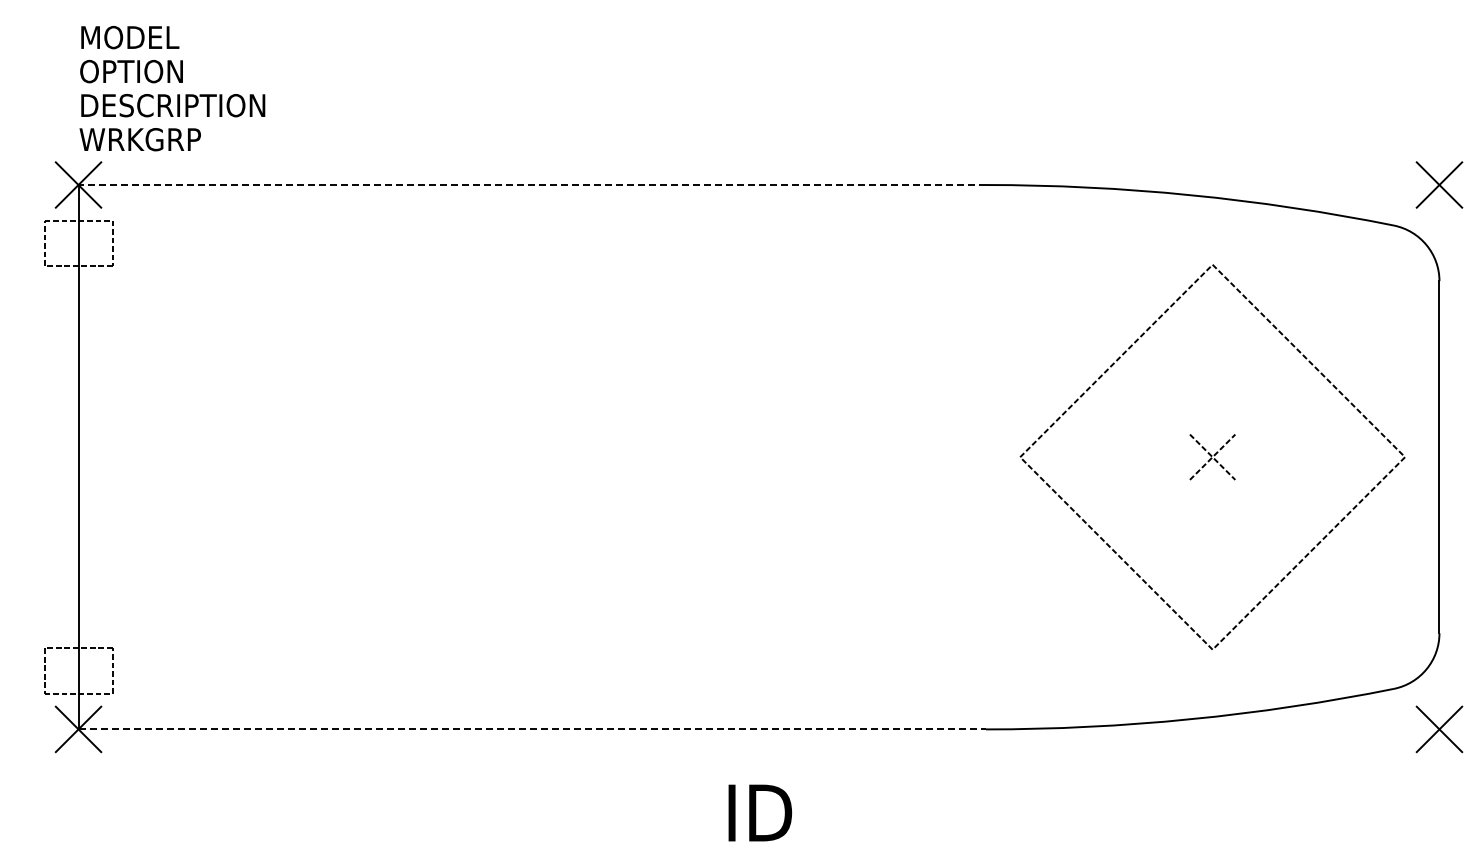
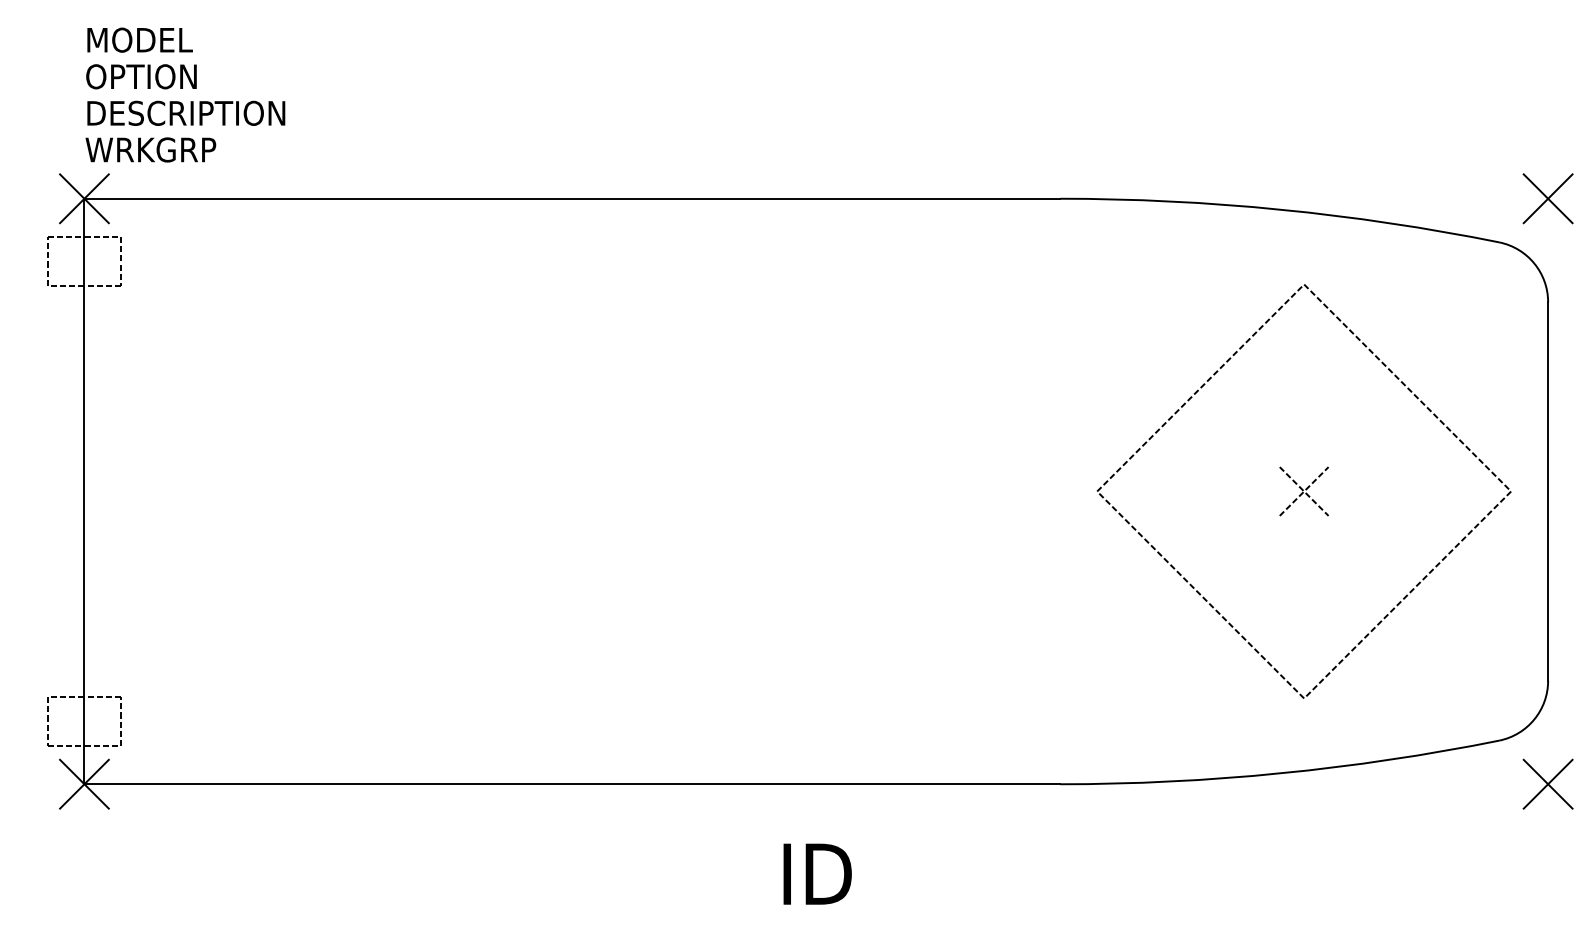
line: (532, 185) -> (572, 199), dashed -> solid
line: (532, 729) -> (572, 784), dashed -> solid

